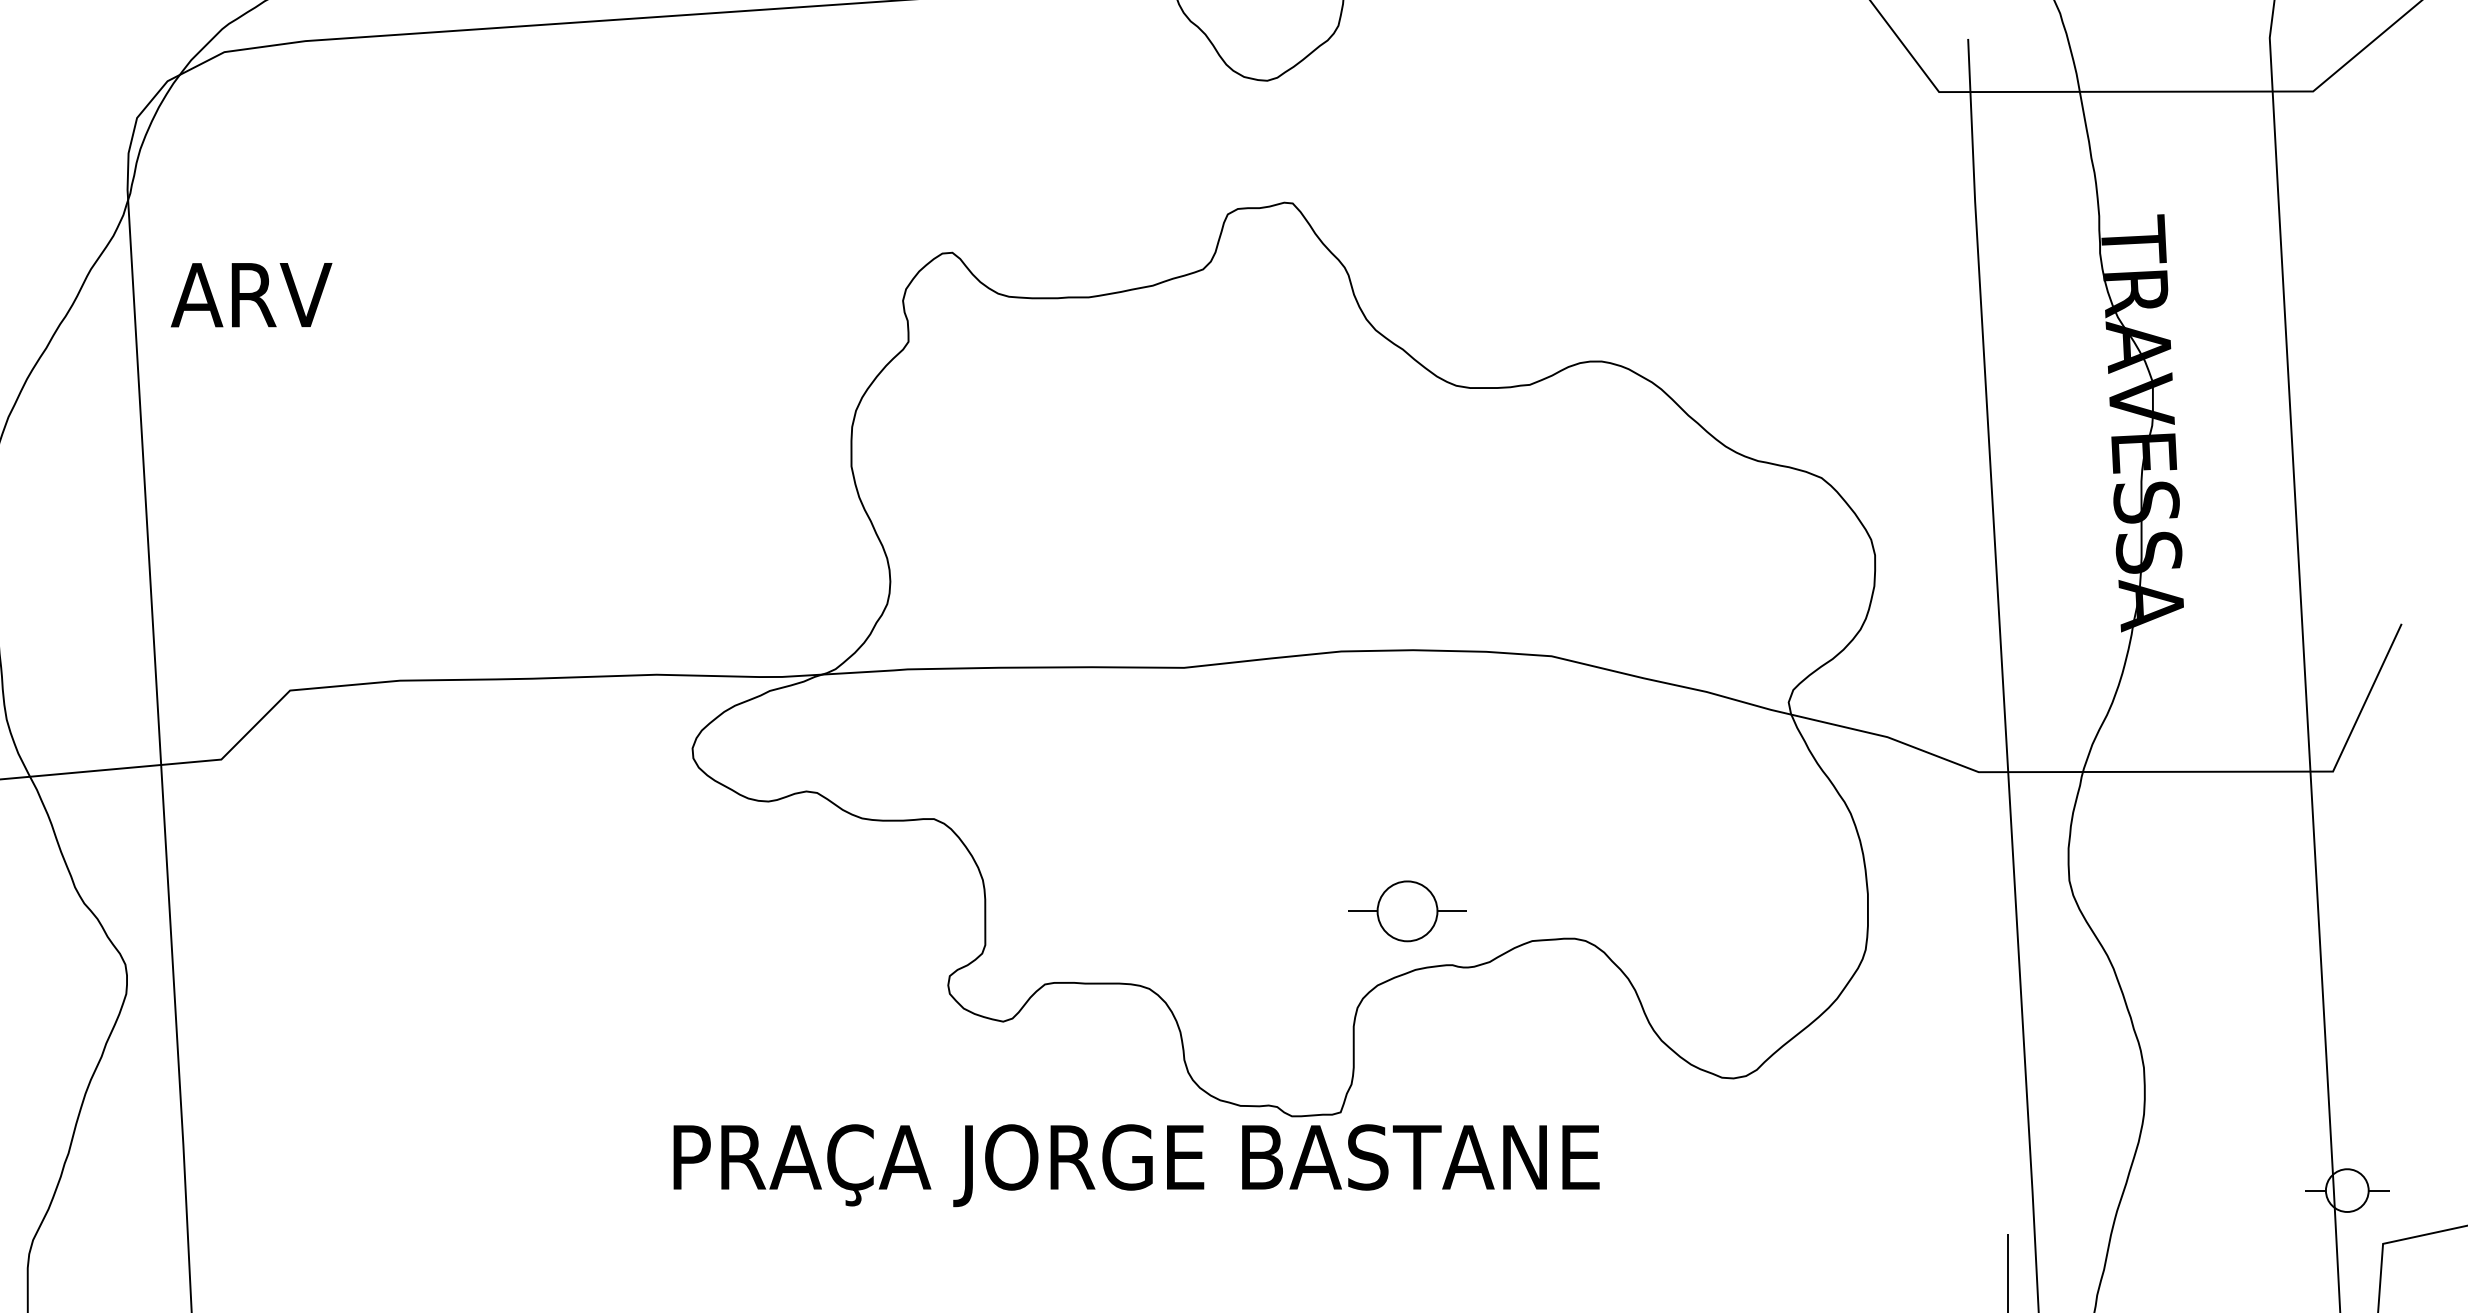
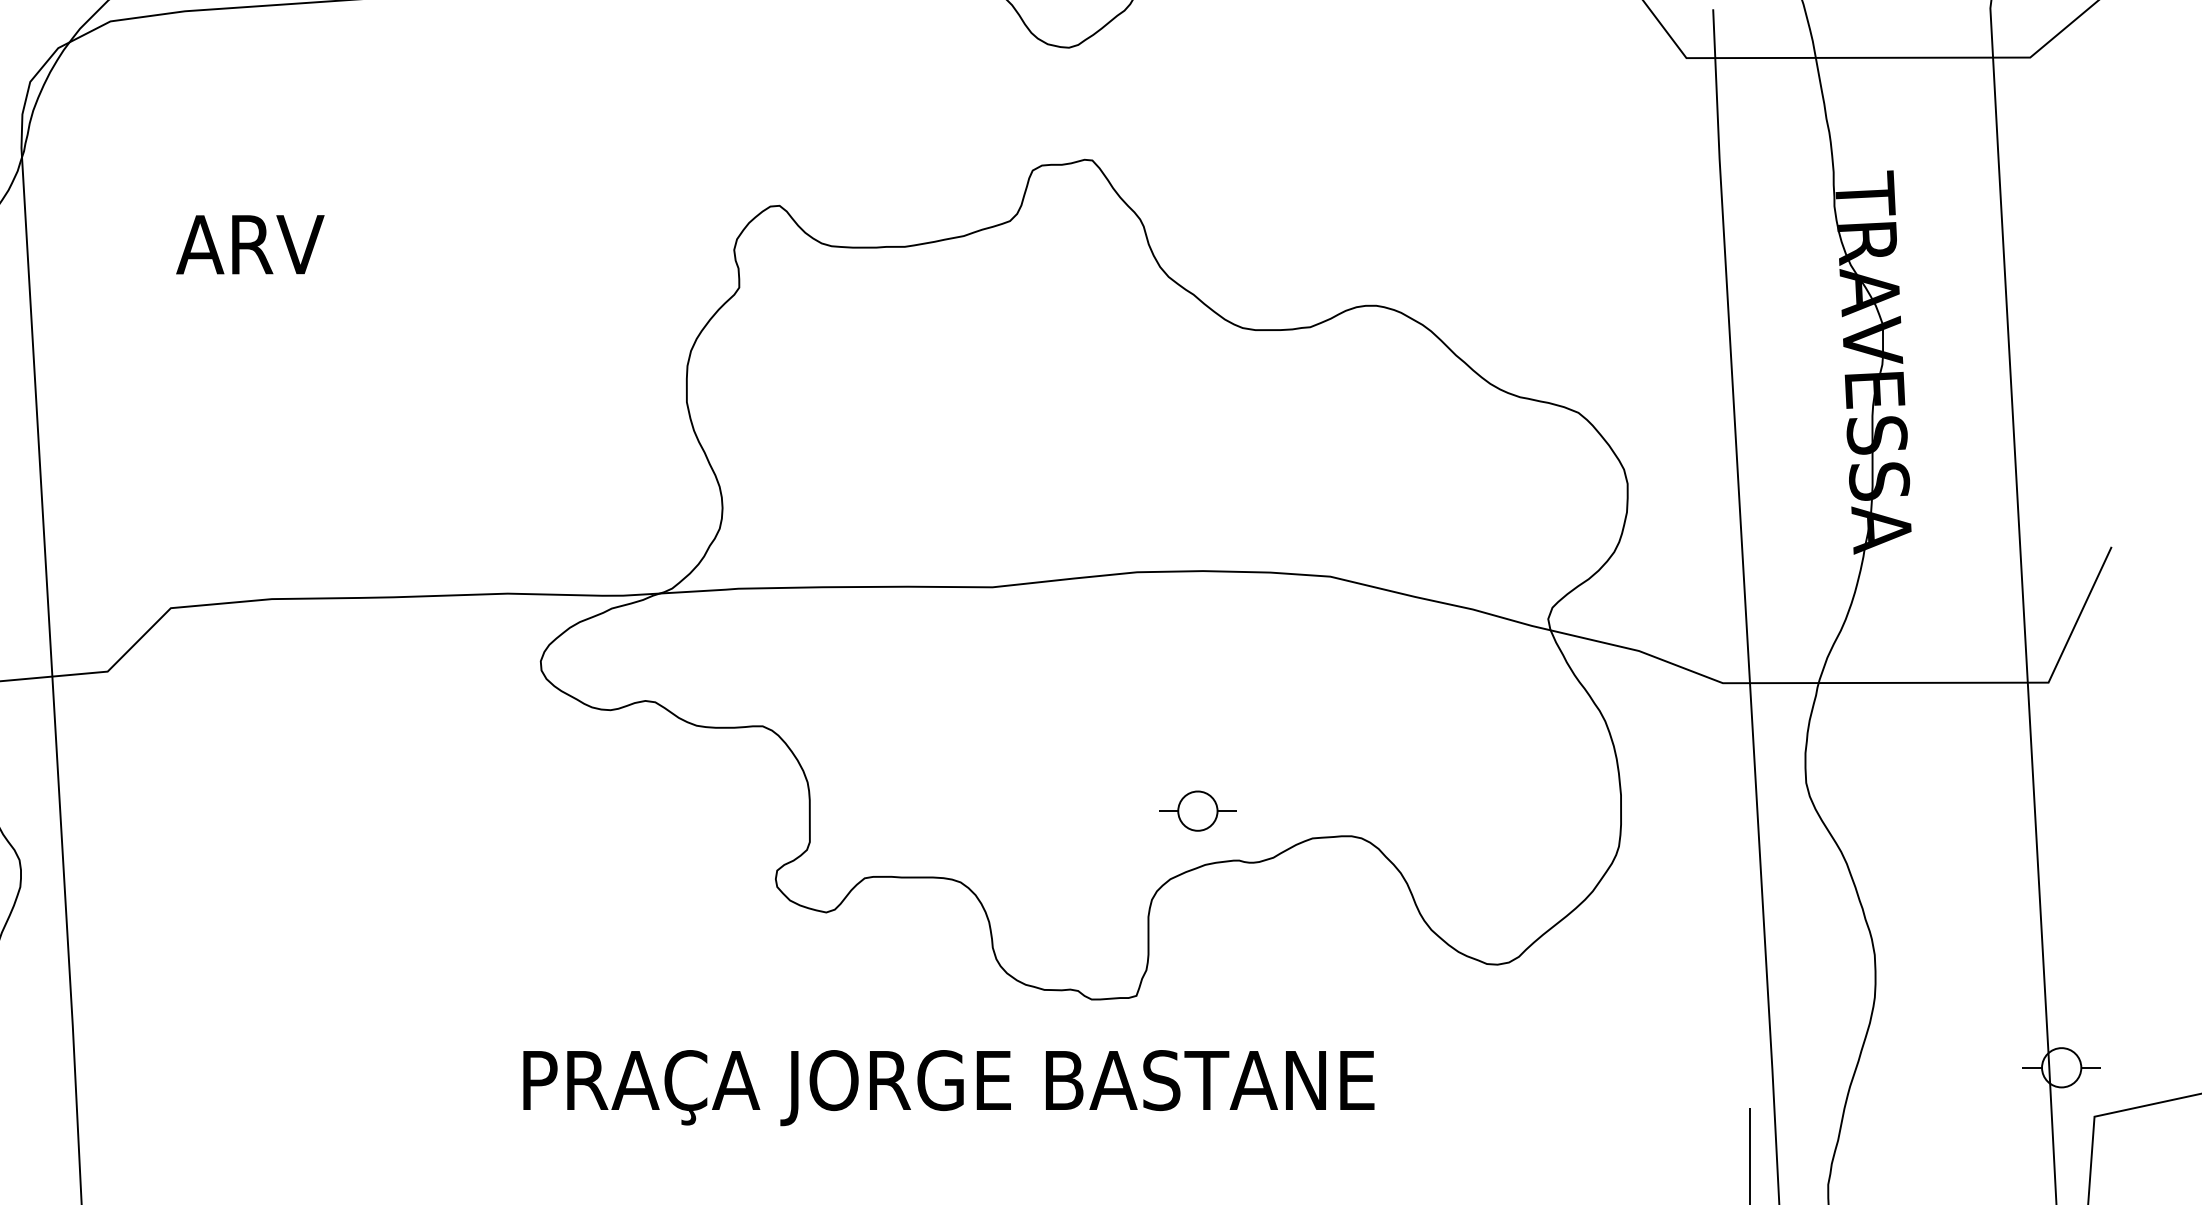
text: (251, 295) -> (250, 245), moved
part: (1407, 911) -> (1197, 811), size x0.71
text: (1136, 1165) -> (948, 1087), moved

